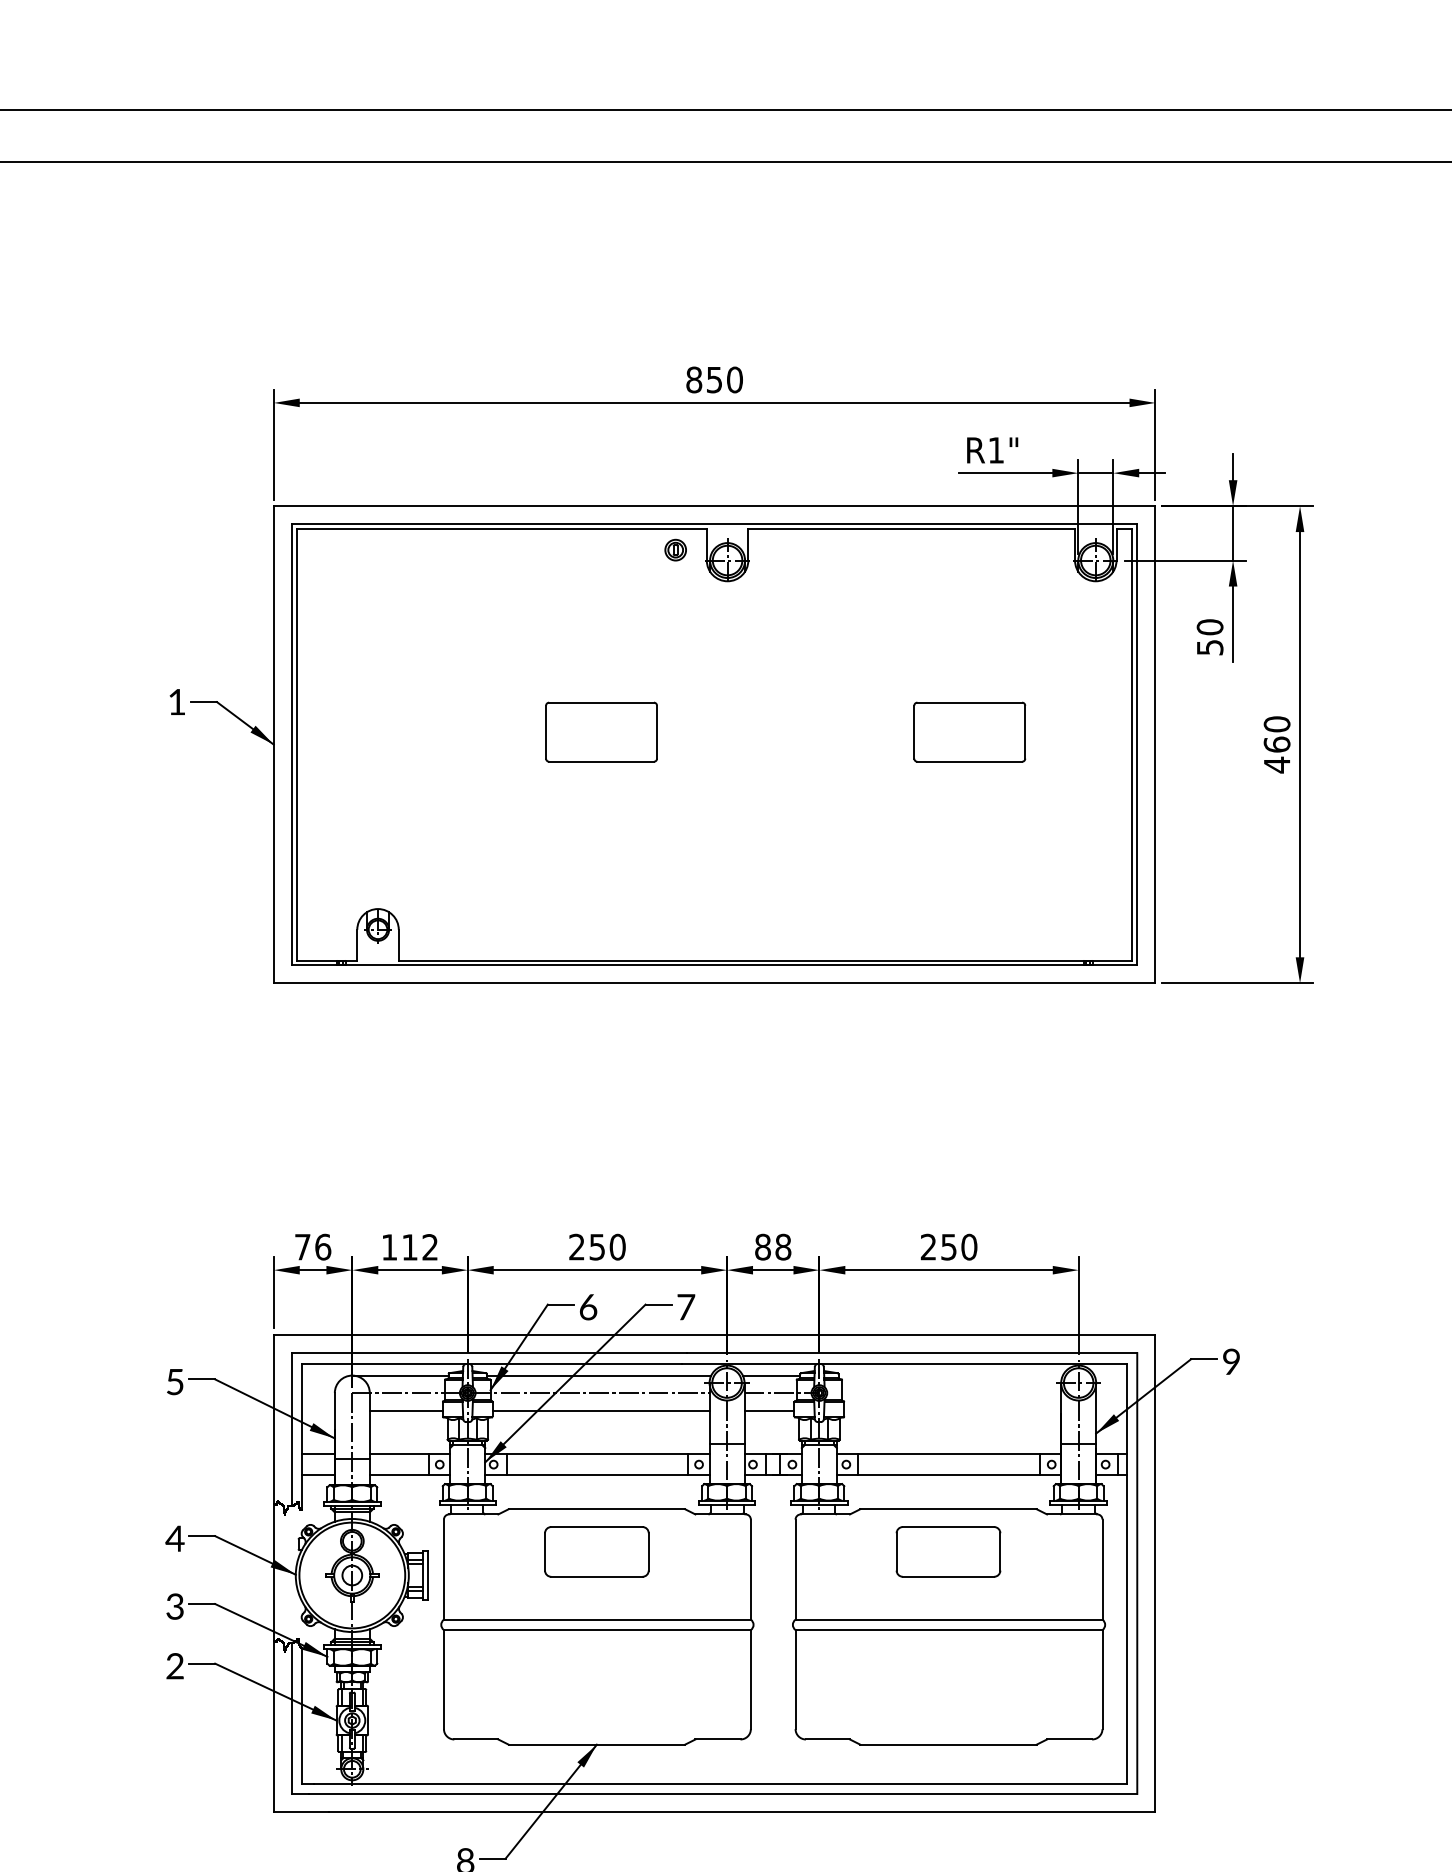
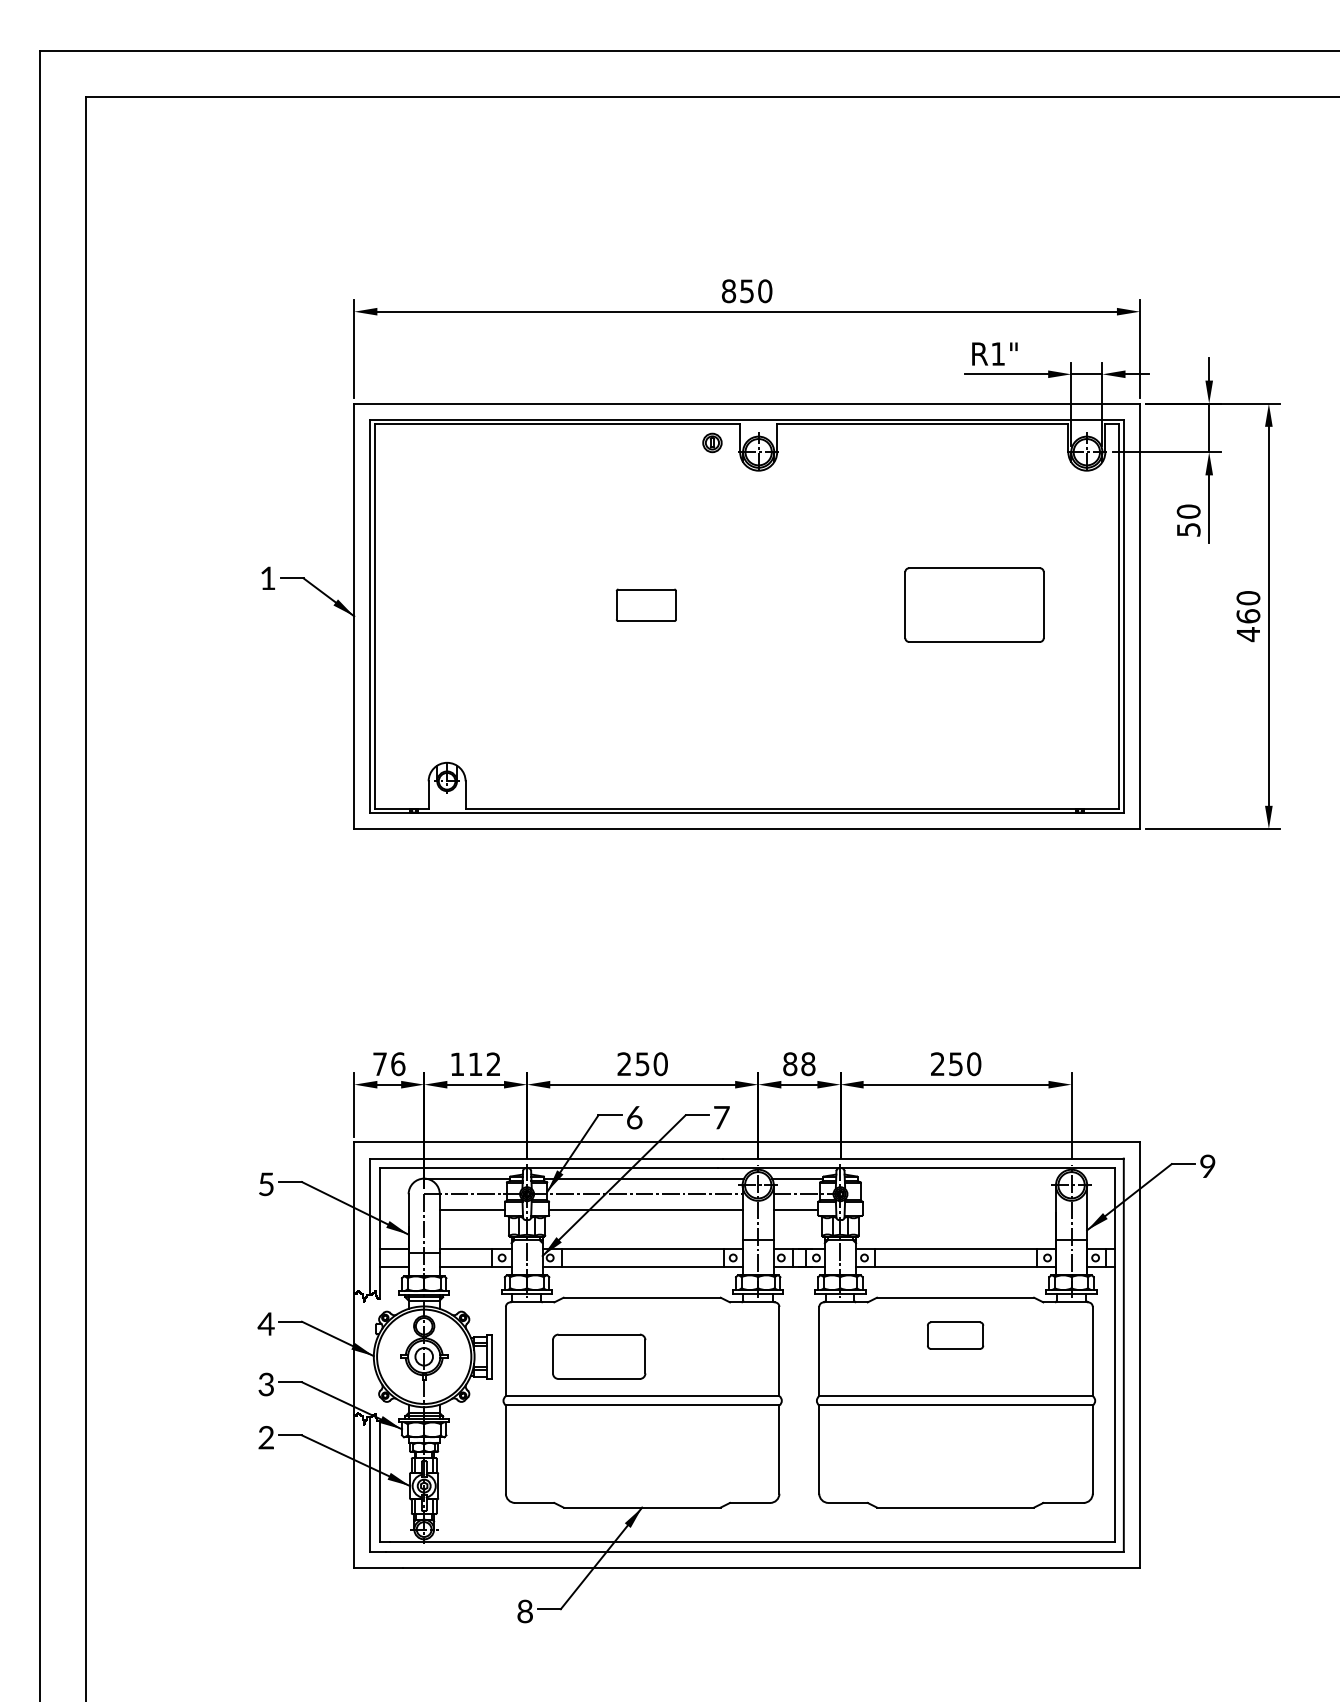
part: (601, 732) -> (646, 605), size x0.6
part: (969, 732) -> (974, 605), size x1.4
part: (597, 1551) -> (599, 1356), moved
part: (948, 1551) -> (955, 1335), size x0.6

